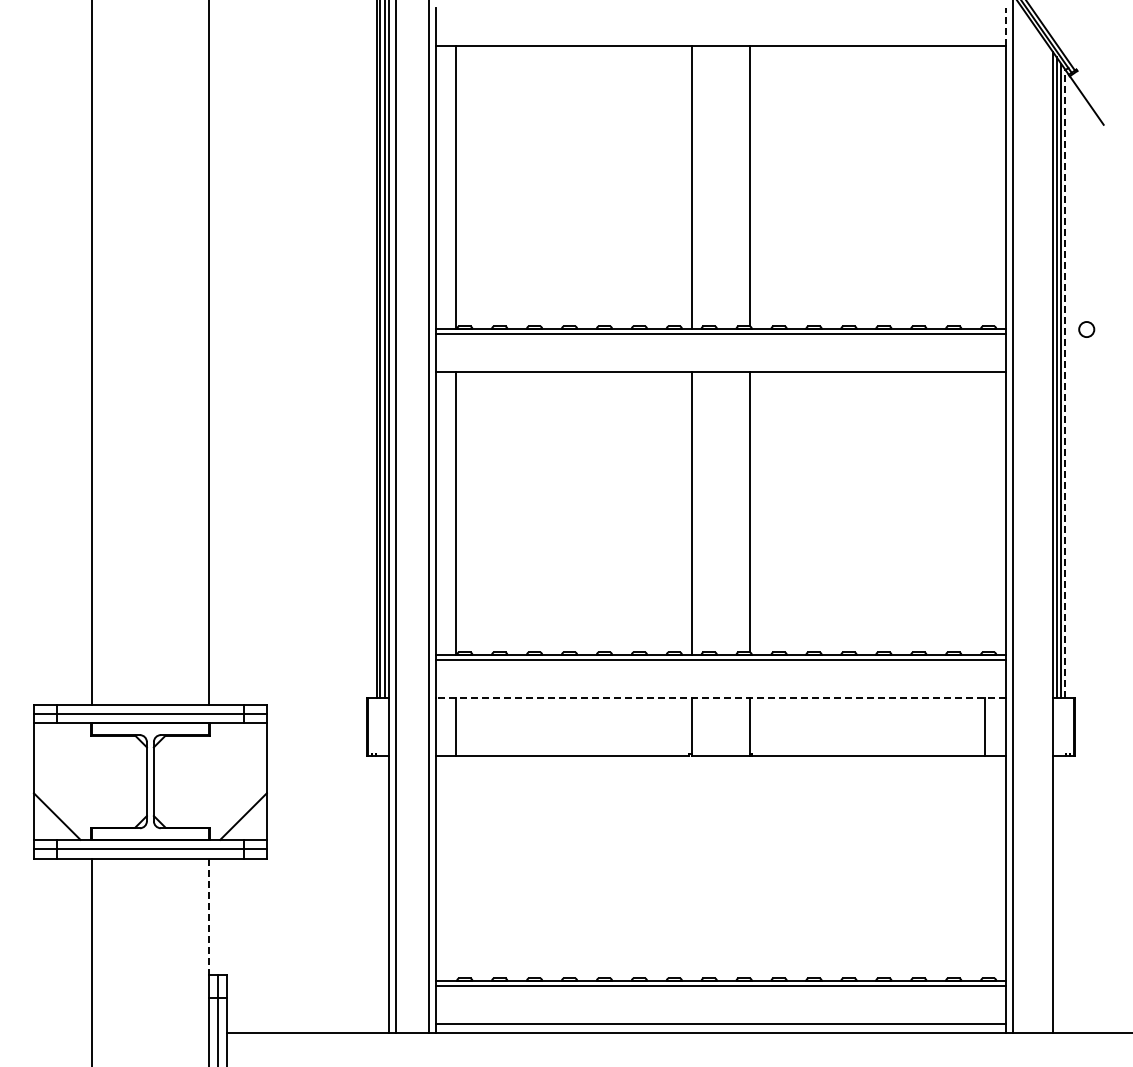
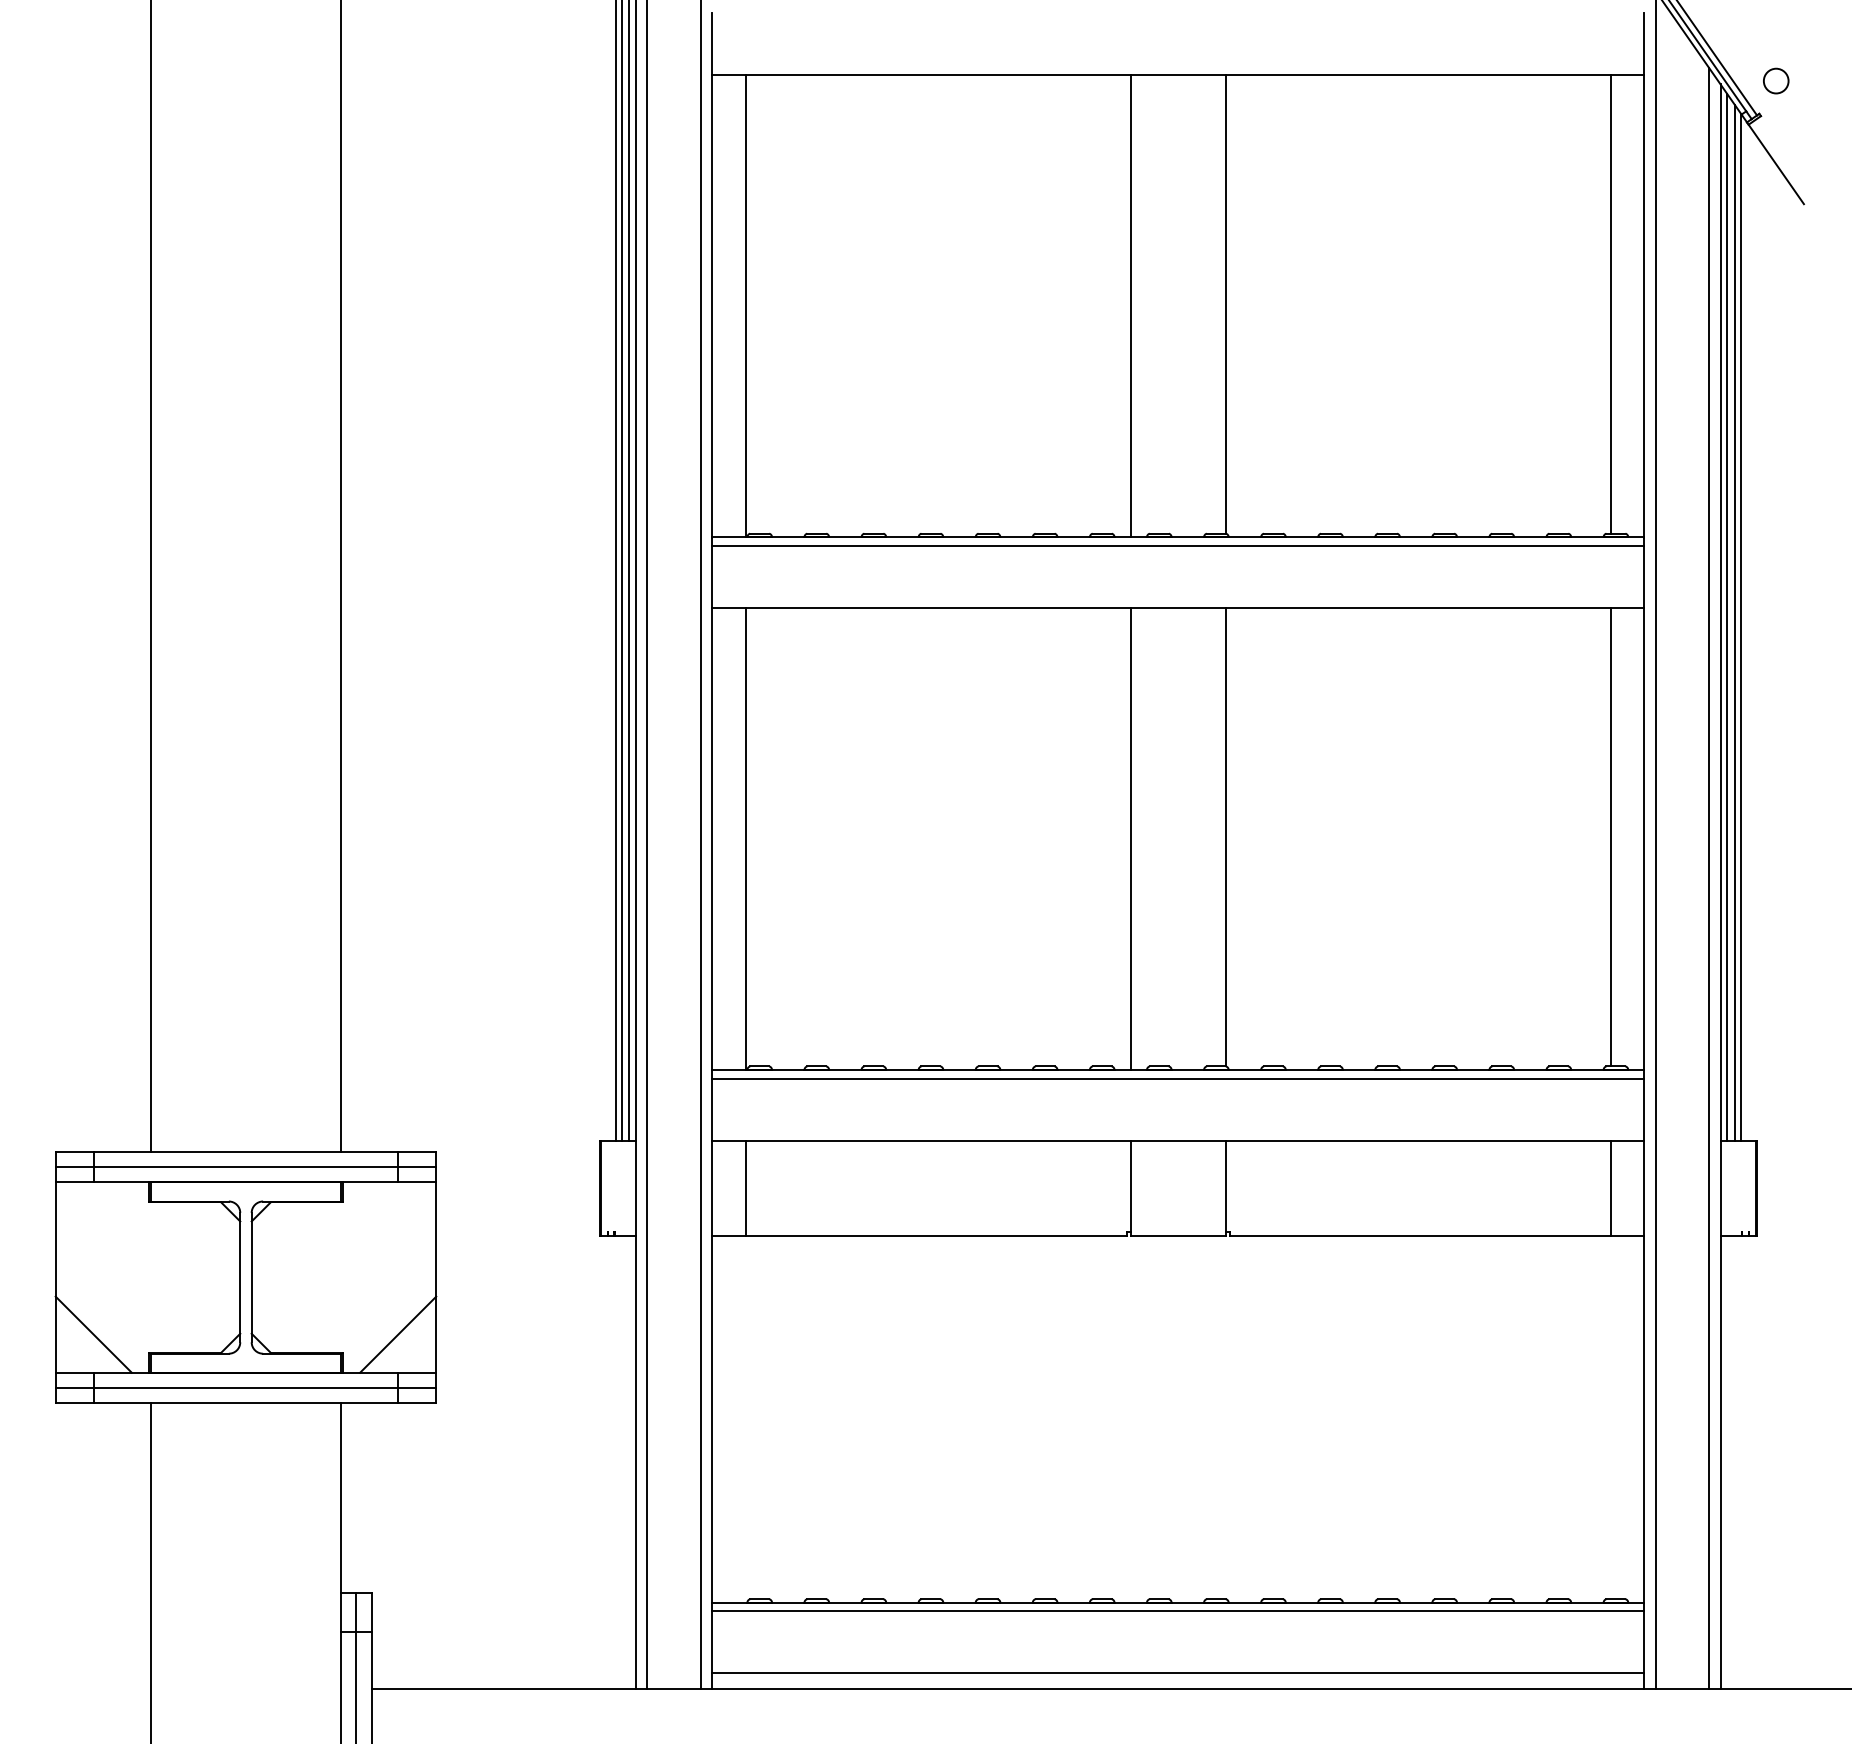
line: (1006, 26) -> (1645, 43), dashed -> solid
line: (985, 185) -> (1610, 303), added
circle: (1086, 329) -> (1775, 80), moved
line: (1065, 383) -> (1741, 626), dashed -> solid
line: (985, 511) -> (1610, 836), added
line: (1045, 537) -> (1708, 878), added
line: (720, 697) -> (1177, 1140), dashed -> solid
line: (208, 917) -> (340, 1499), dashed -> solid

